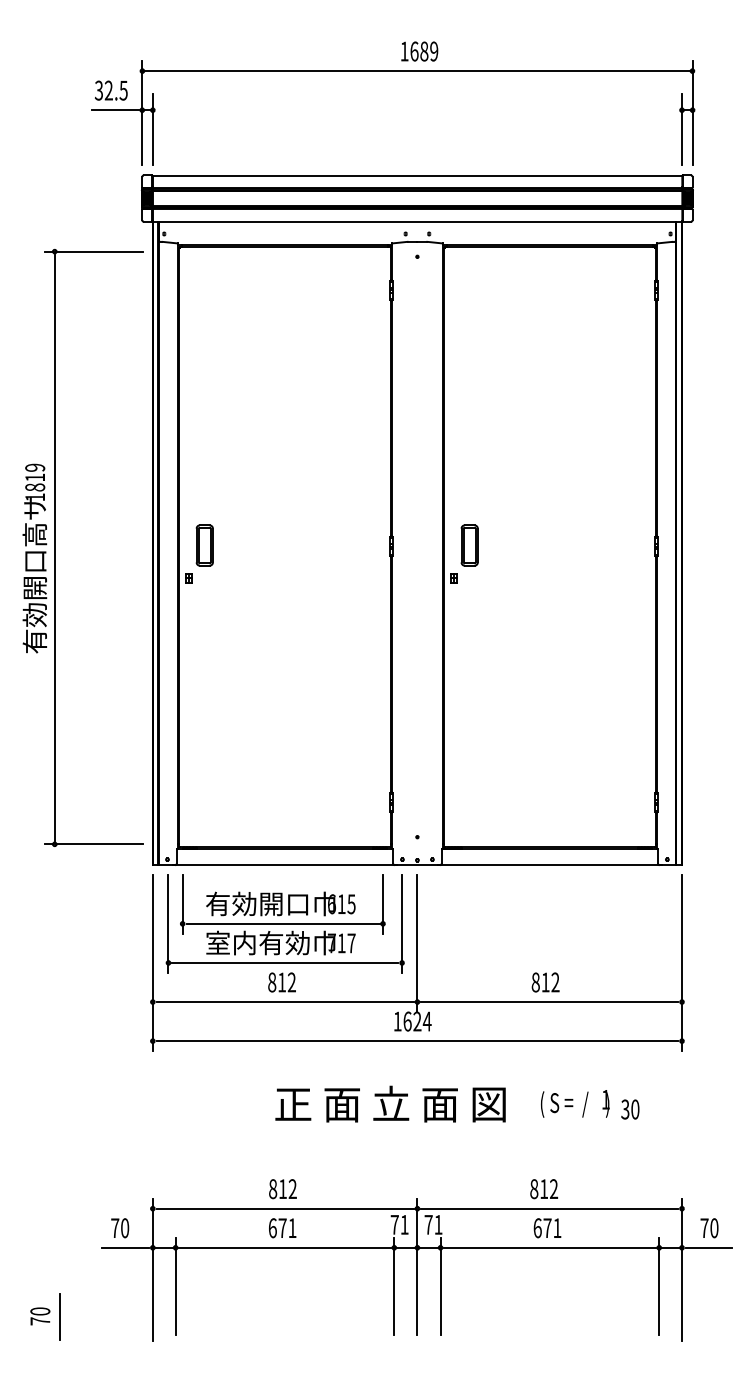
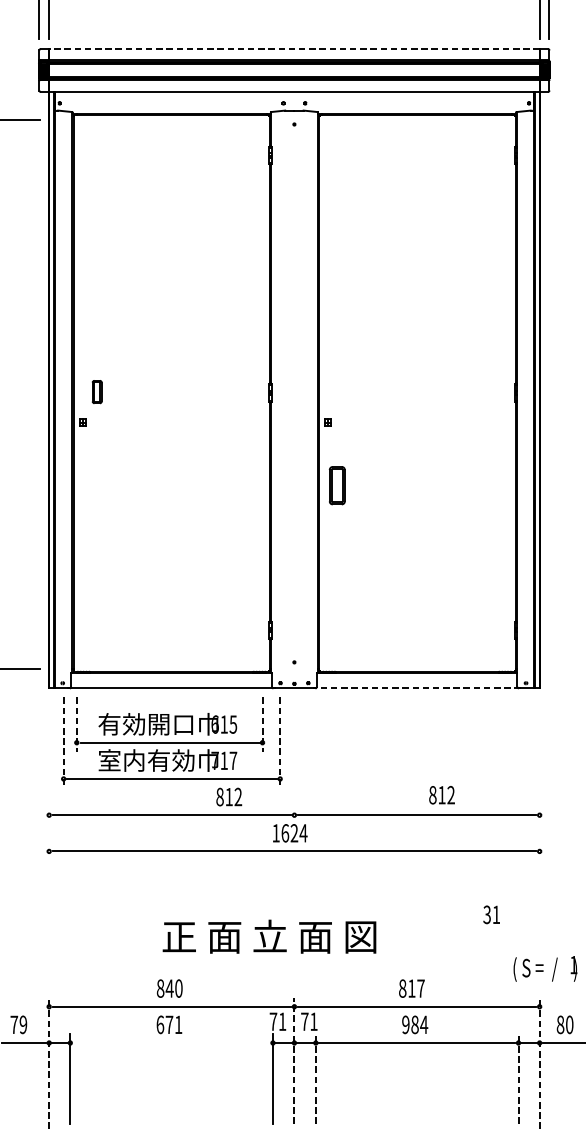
line: (417, 175) -> (294, 49), solid -> dashed
part: (204, 545) -> (97, 392), size x0.6
part: (469, 545) -> (337, 485), moved
line: (549, 865) -> (416, 688), solid -> dashed
line: (182, 904) -> (76, 724), solid -> dashed
line: (383, 904) -> (262, 724), solid -> dashed
line: (168, 923) -> (63, 742), solid -> dashed
line: (402, 923) -> (280, 742), solid -> dashed
line: (417, 942) -> (294, 760), removed
line: (152, 962) -> (48, 778), removed
line: (682, 962) -> (540, 778), removed
text: (281, 982) -> (228, 797), moved
text: (545, 982) -> (441, 795), moved
text: (390, 1103) -> (269, 936), moved
text: (575, 1103) -> (545, 968), moved
text: (635, 1109) -> (496, 914), 30 -> 31
text: (554, 1188) -> (421, 988), 812 -> 817
text: (287, 1189) -> (173, 988), 812 -> 840
text: (125, 1228) -> (23, 1025), 70 -> 79
text: (547, 1228) -> (414, 1025), 671 -> 984
text: (704, 1228) -> (560, 1025), 70 -> 80
line: (284, 1247) -> (171, 1042), removed
line: (417, 1266) -> (294, 1060), solid -> dashed
line: (152, 1269) -> (48, 1063), solid -> dashed
line: (682, 1269) -> (540, 1063), solid -> dashed
line: (440, 1286) -> (315, 1078), solid -> dashed
line: (659, 1286) -> (518, 1078), solid -> dashed

